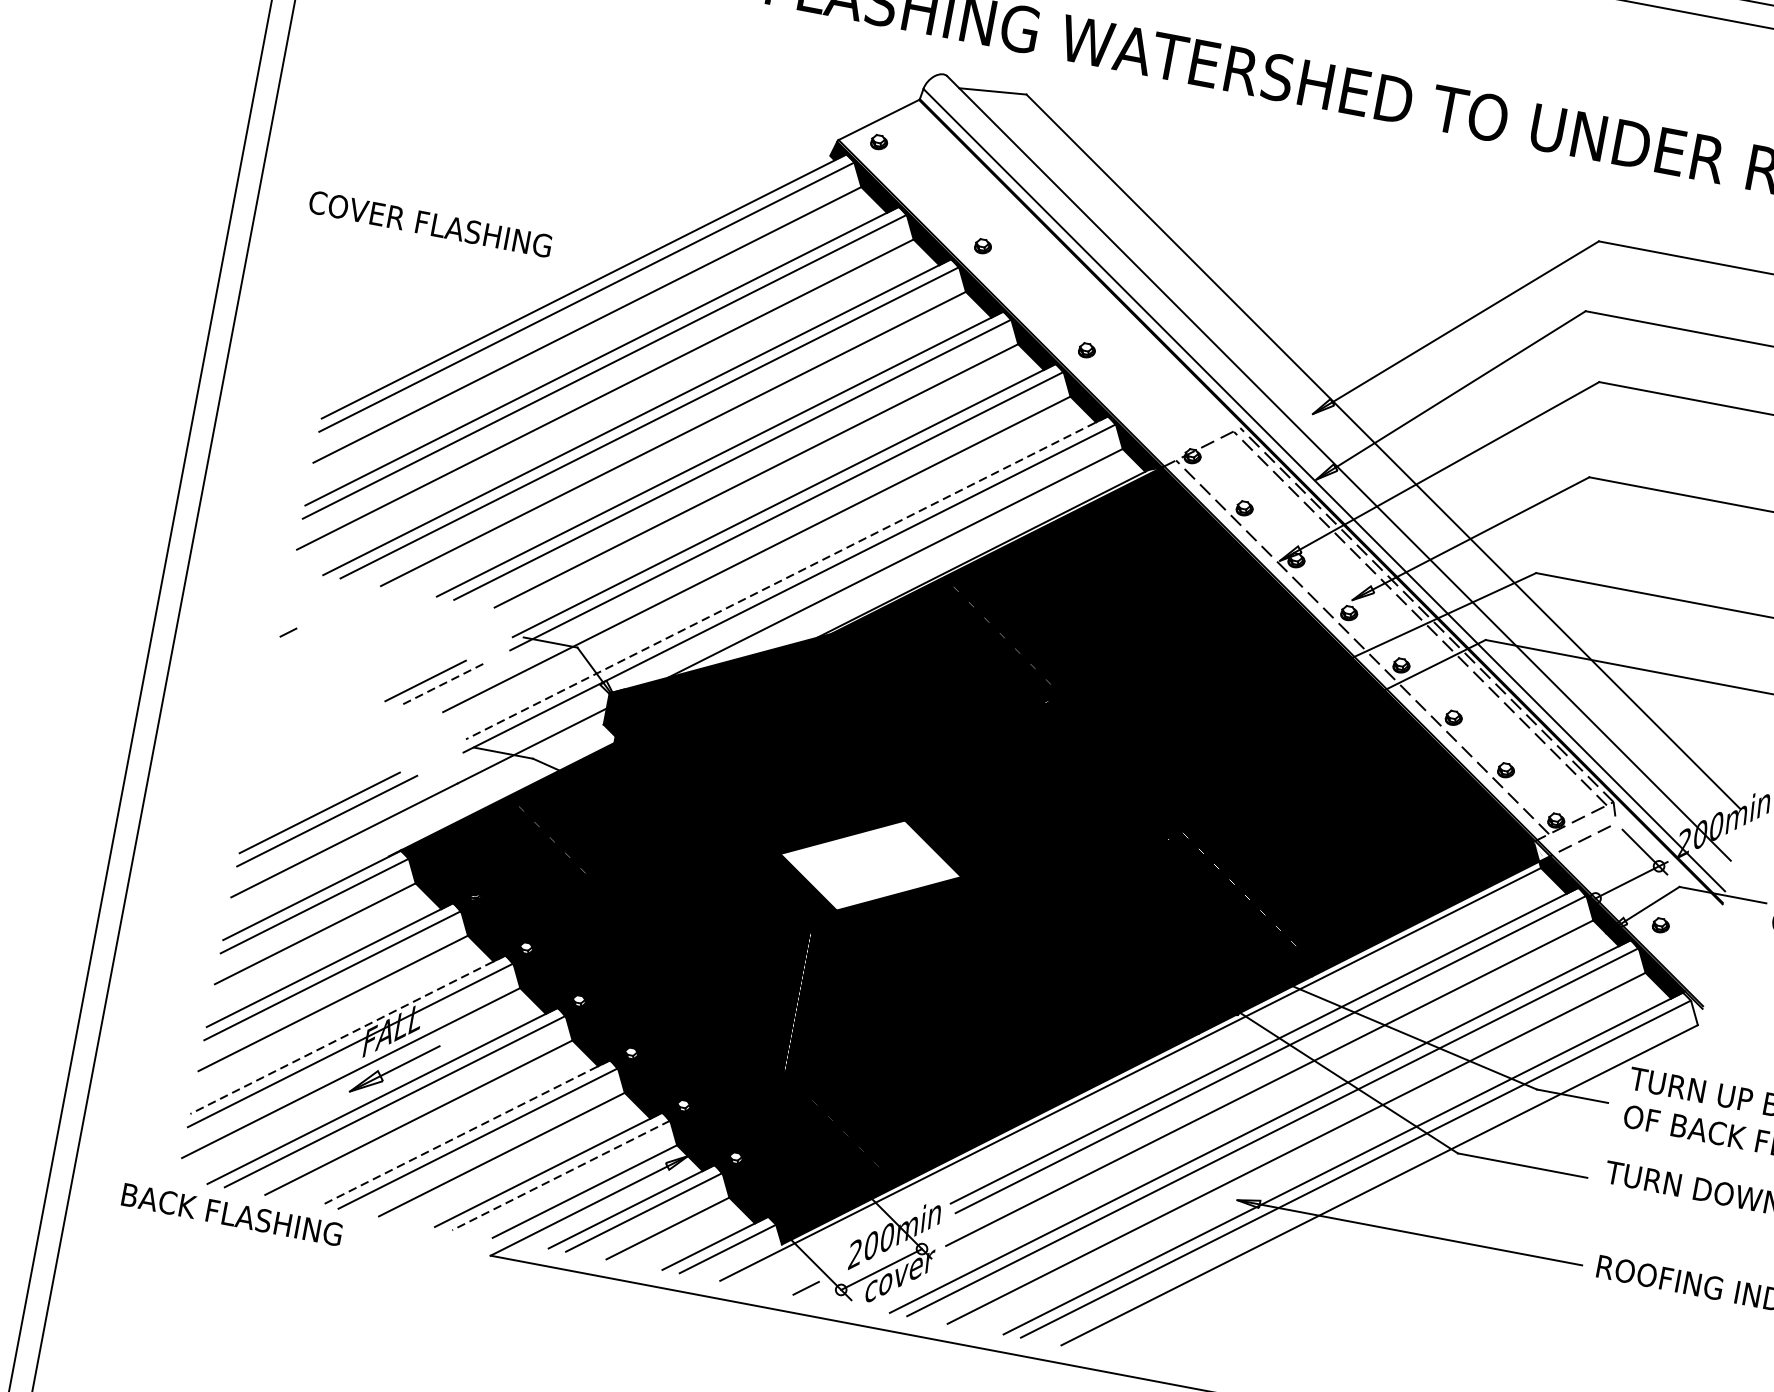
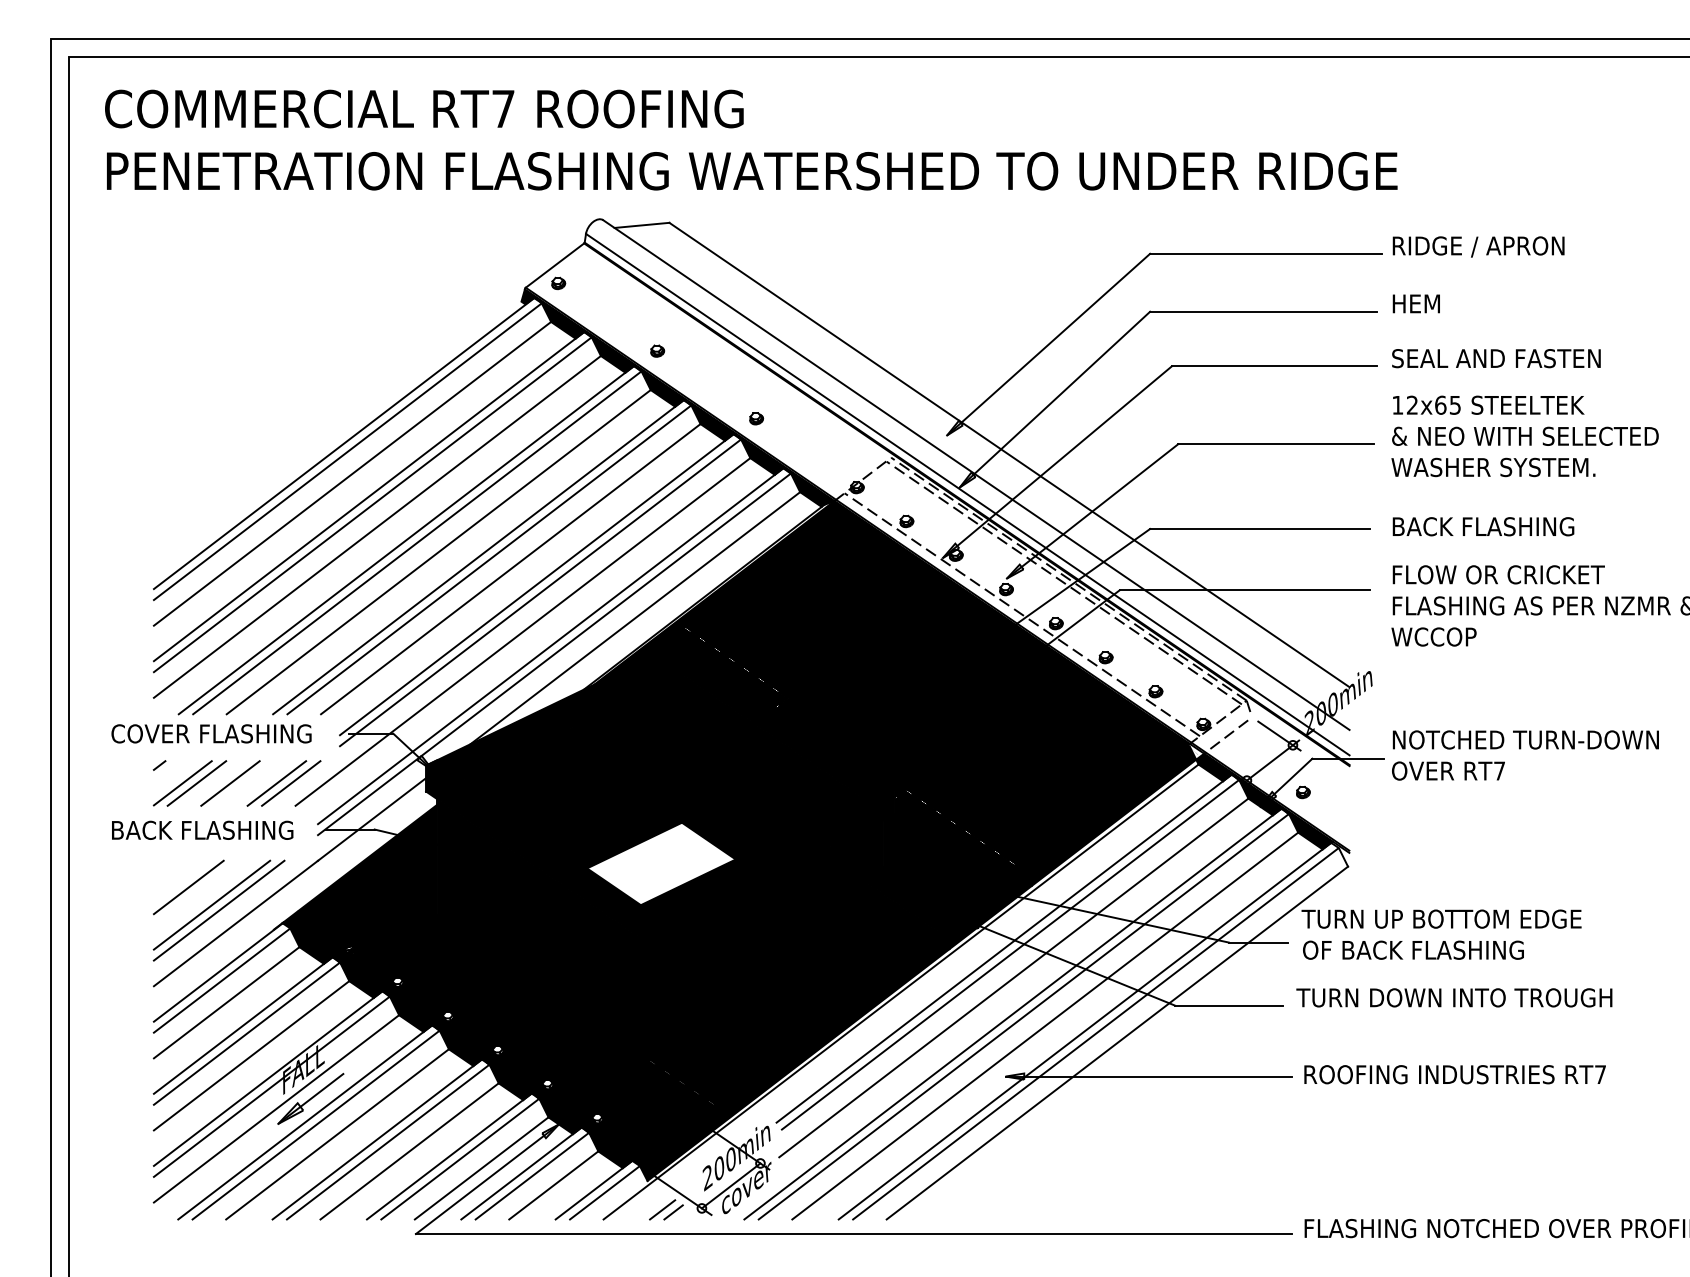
text: (430, 223) -> (211, 733), moved
line: (786, 578) -> (550, 646), dashed -> solid
line: (311, 659) -> (182, 783), added
line: (328, 662) -> (196, 783), added
line: (369, 670) -> (230, 783), added
line: (443, 684) -> (291, 783), dashed -> solid
line: (295, 786) -> (188, 887), added
line: (348, 1034) -> (268, 1078), dashed -> solid
line: (465, 1132) -> (377, 1139), dashed -> solid
line: (560, 1175) -> (459, 1159), dashed -> solid
text: (232, 1213) -> (202, 829), moved
line: (793, 1282) -> (662, 1209), added

